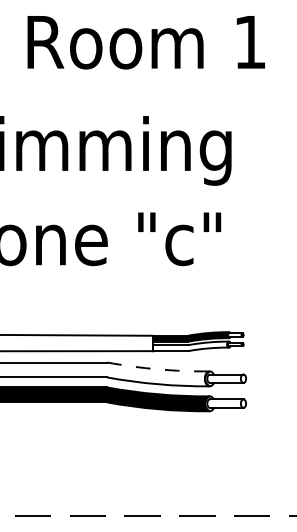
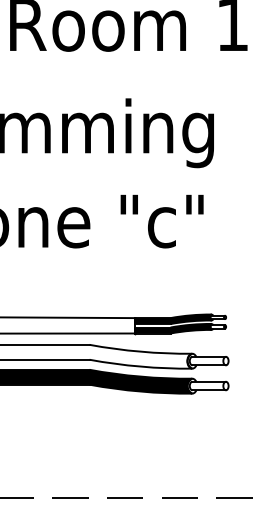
fill: (190, 346) -> (172, 328), added
arc: (158, 369) -> (140, 351), dashed -> solid

